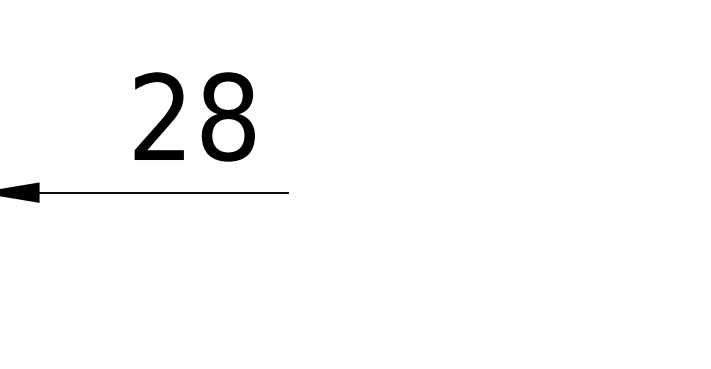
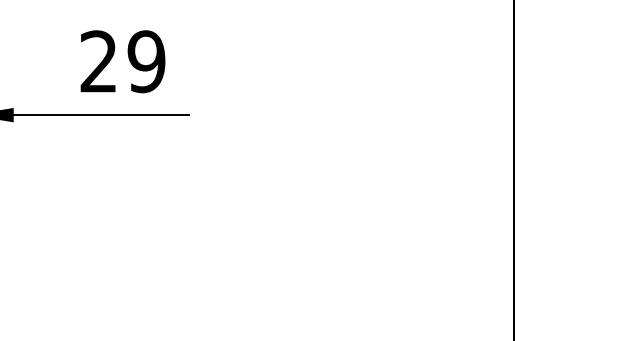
text: (227, 116) -> (146, 61), 28 -> 29

